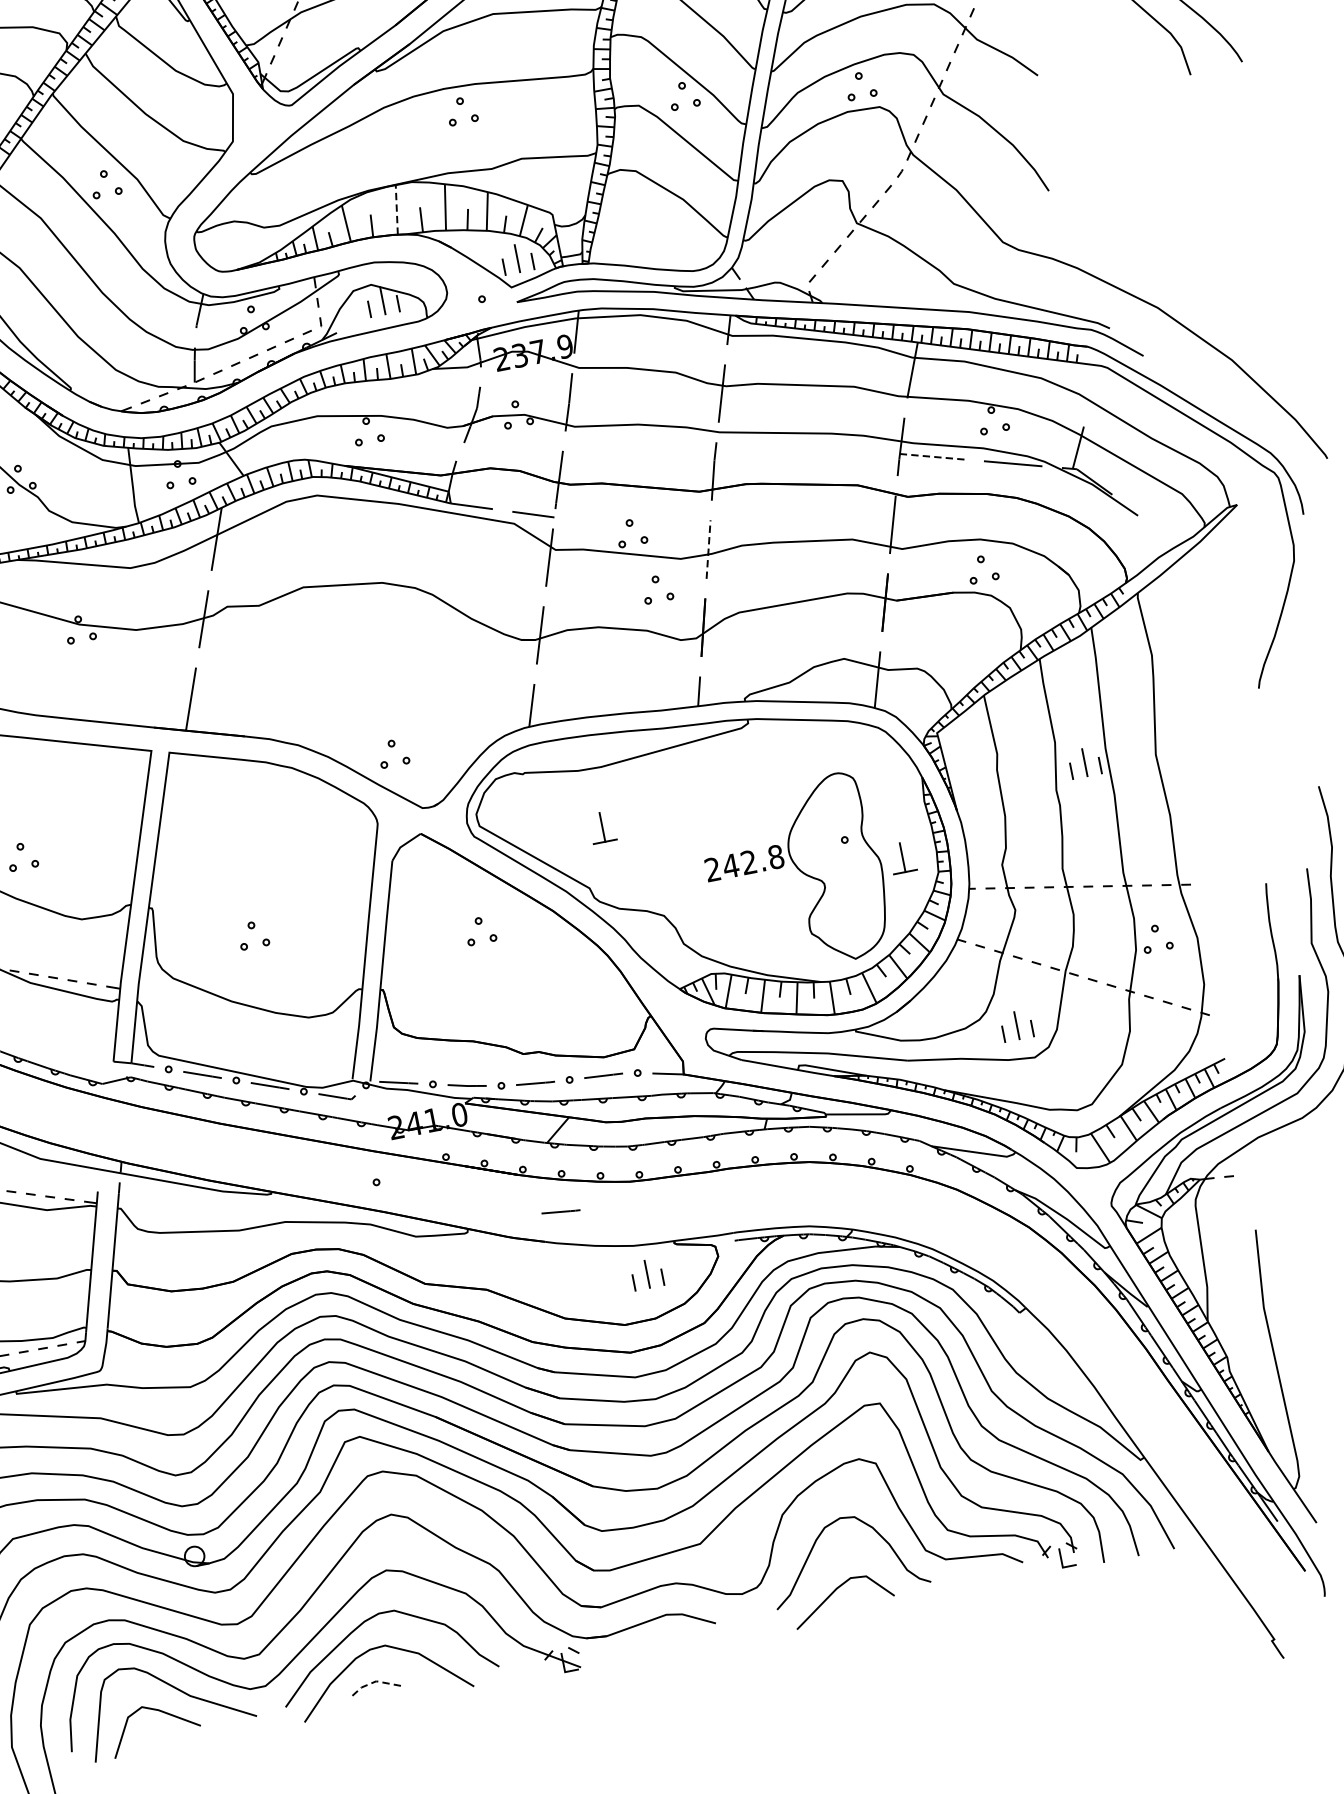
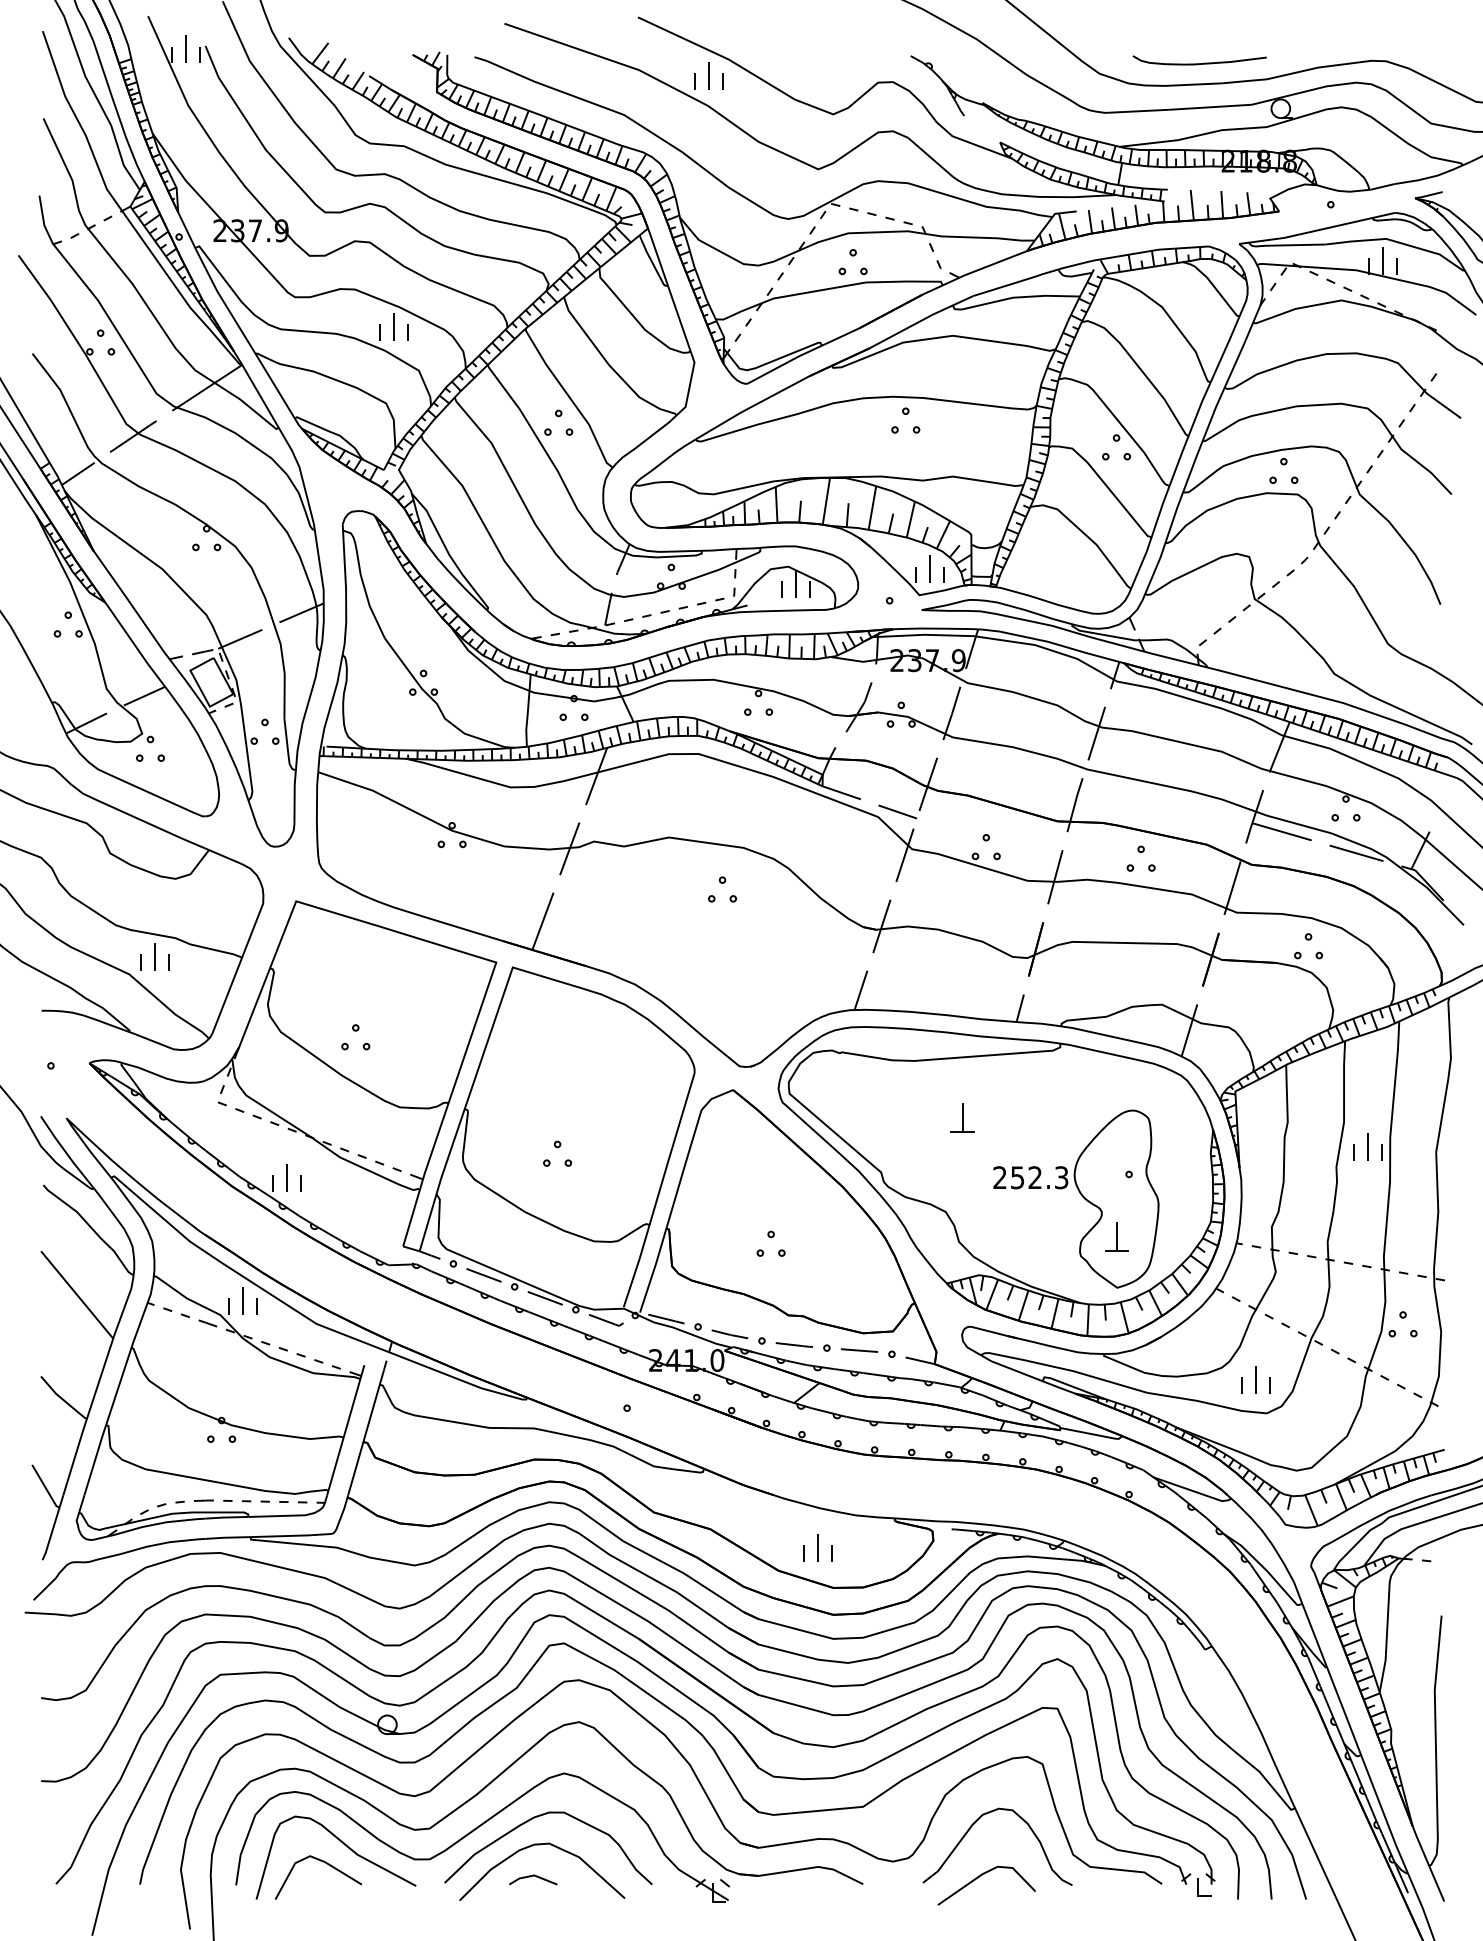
line: (396, 210) -> (826, 501), dashed -> solid
line: (932, 456) -> (1282, 831), dashed -> solid
line: (708, 548) -> (1055, 876), dashed -> solid
part: (656, 588) -> (1140, 858), moved
part: (393, 753) -> (722, 889), moved
part: (602, 827) -> (962, 1117), moved
part: (902, 857) -> (1116, 1236), moved
text: (753, 861) -> (1039, 1177), 242.8 -> 252.3
part: (479, 930) -> (770, 1243), moved
line: (559, 1211) -> (793, 1469), removed
part: (647, 1274) -> (817, 1547), moved
line: (375, 1681) -> (533, 1875), dashed -> solid

